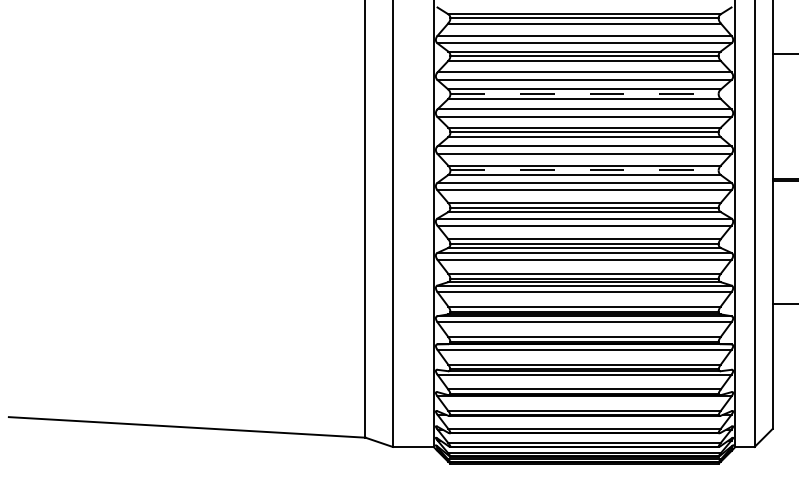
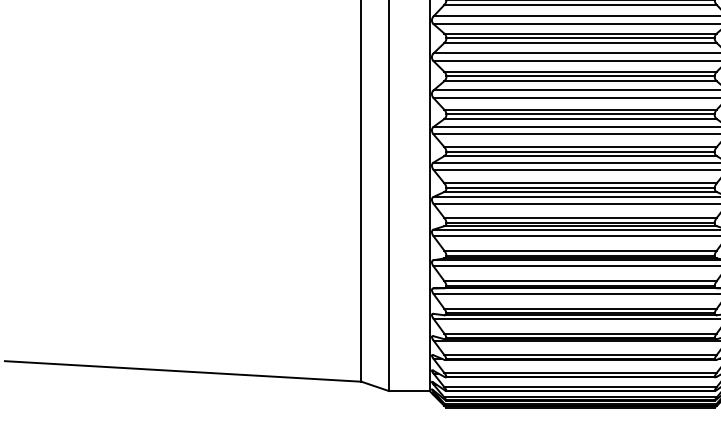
line: (585, 93) -> (581, 37), dashed -> solid
line: (585, 170) -> (581, 114), dashed -> solid

